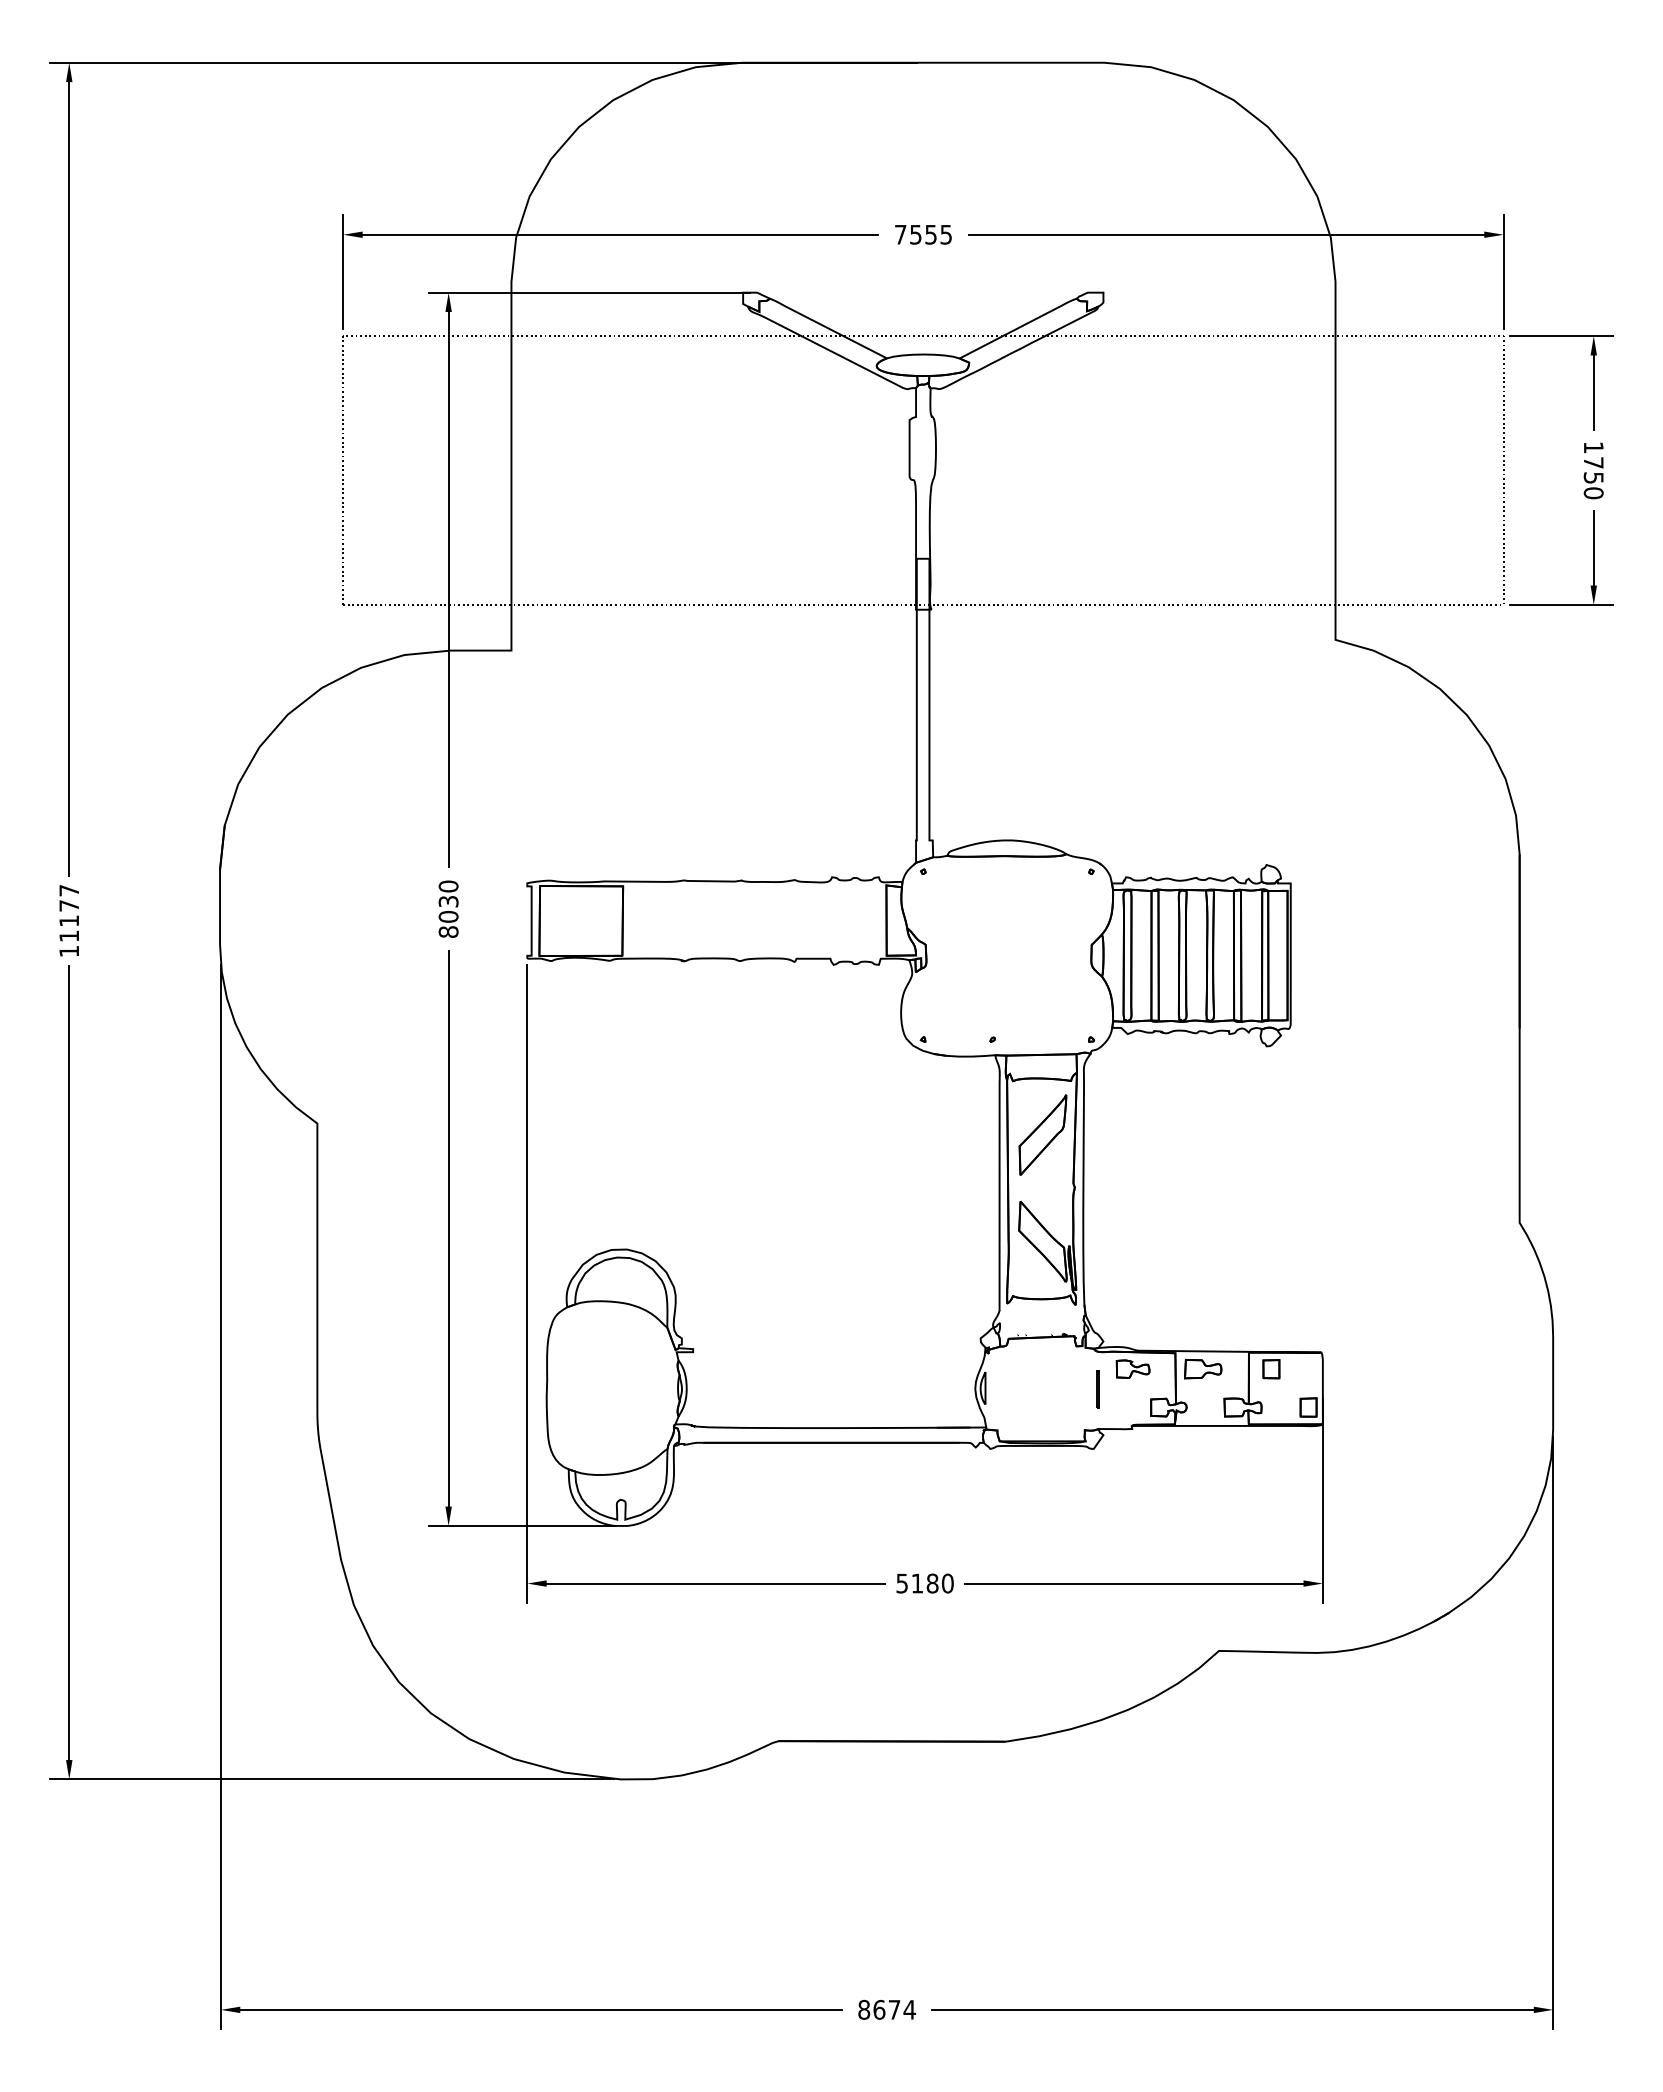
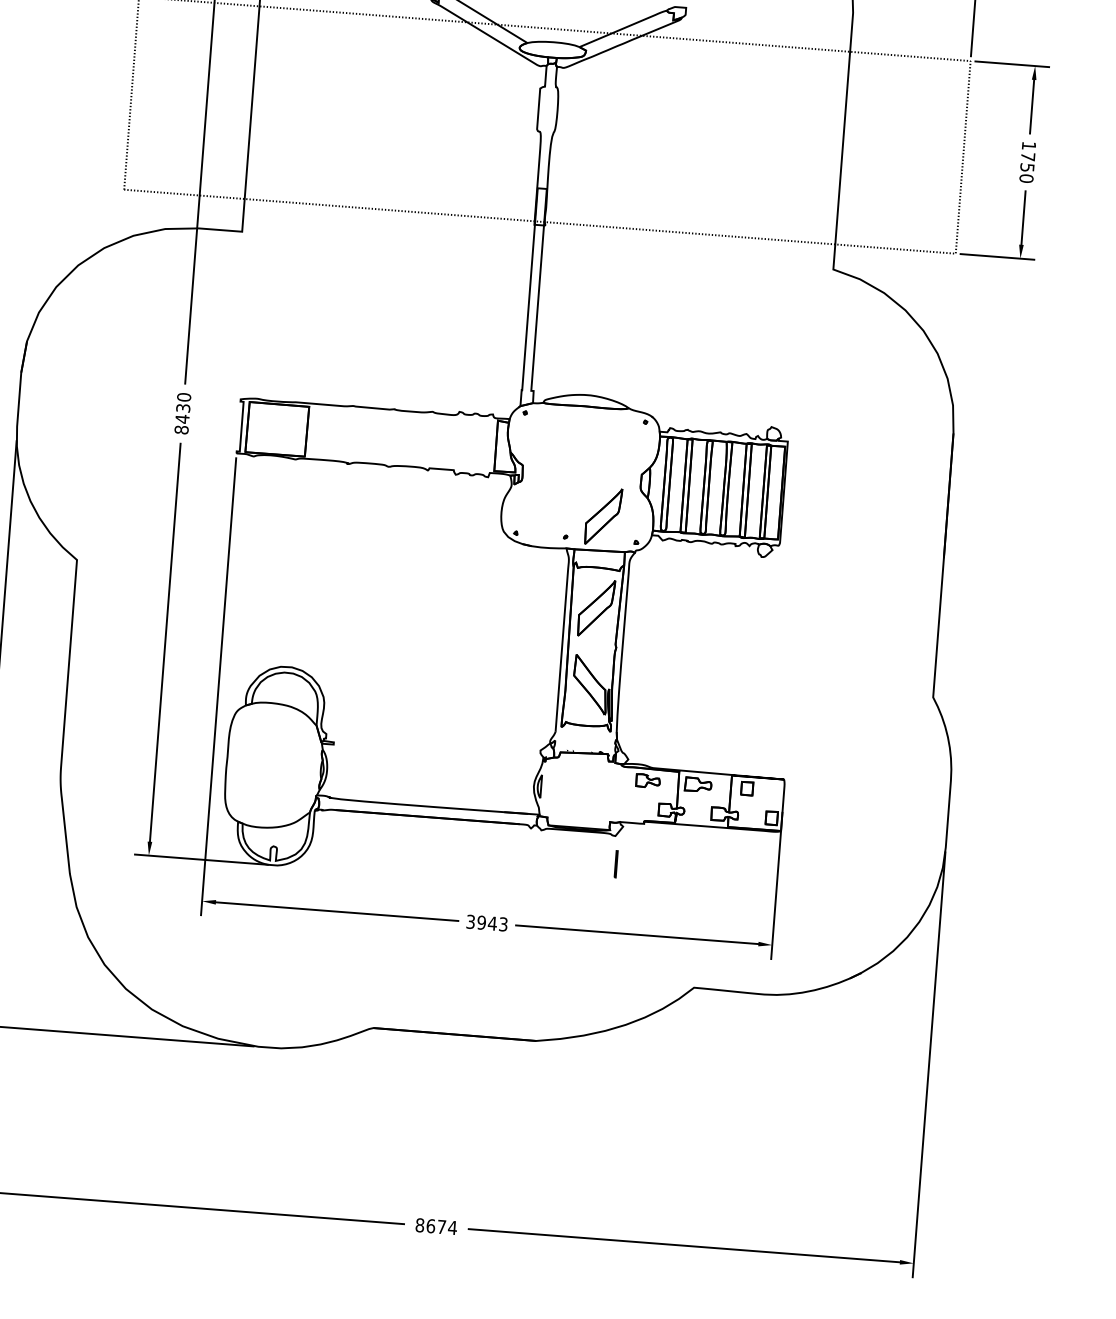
text: (448, 916) -> (182, 418), 8030 -> 8430
part: (1042, 1006) -> (603, 516), added
line: (1097, 1389) -> (615, 864), moved
text: (925, 1583) -> (487, 923), 5180 -> 3943

